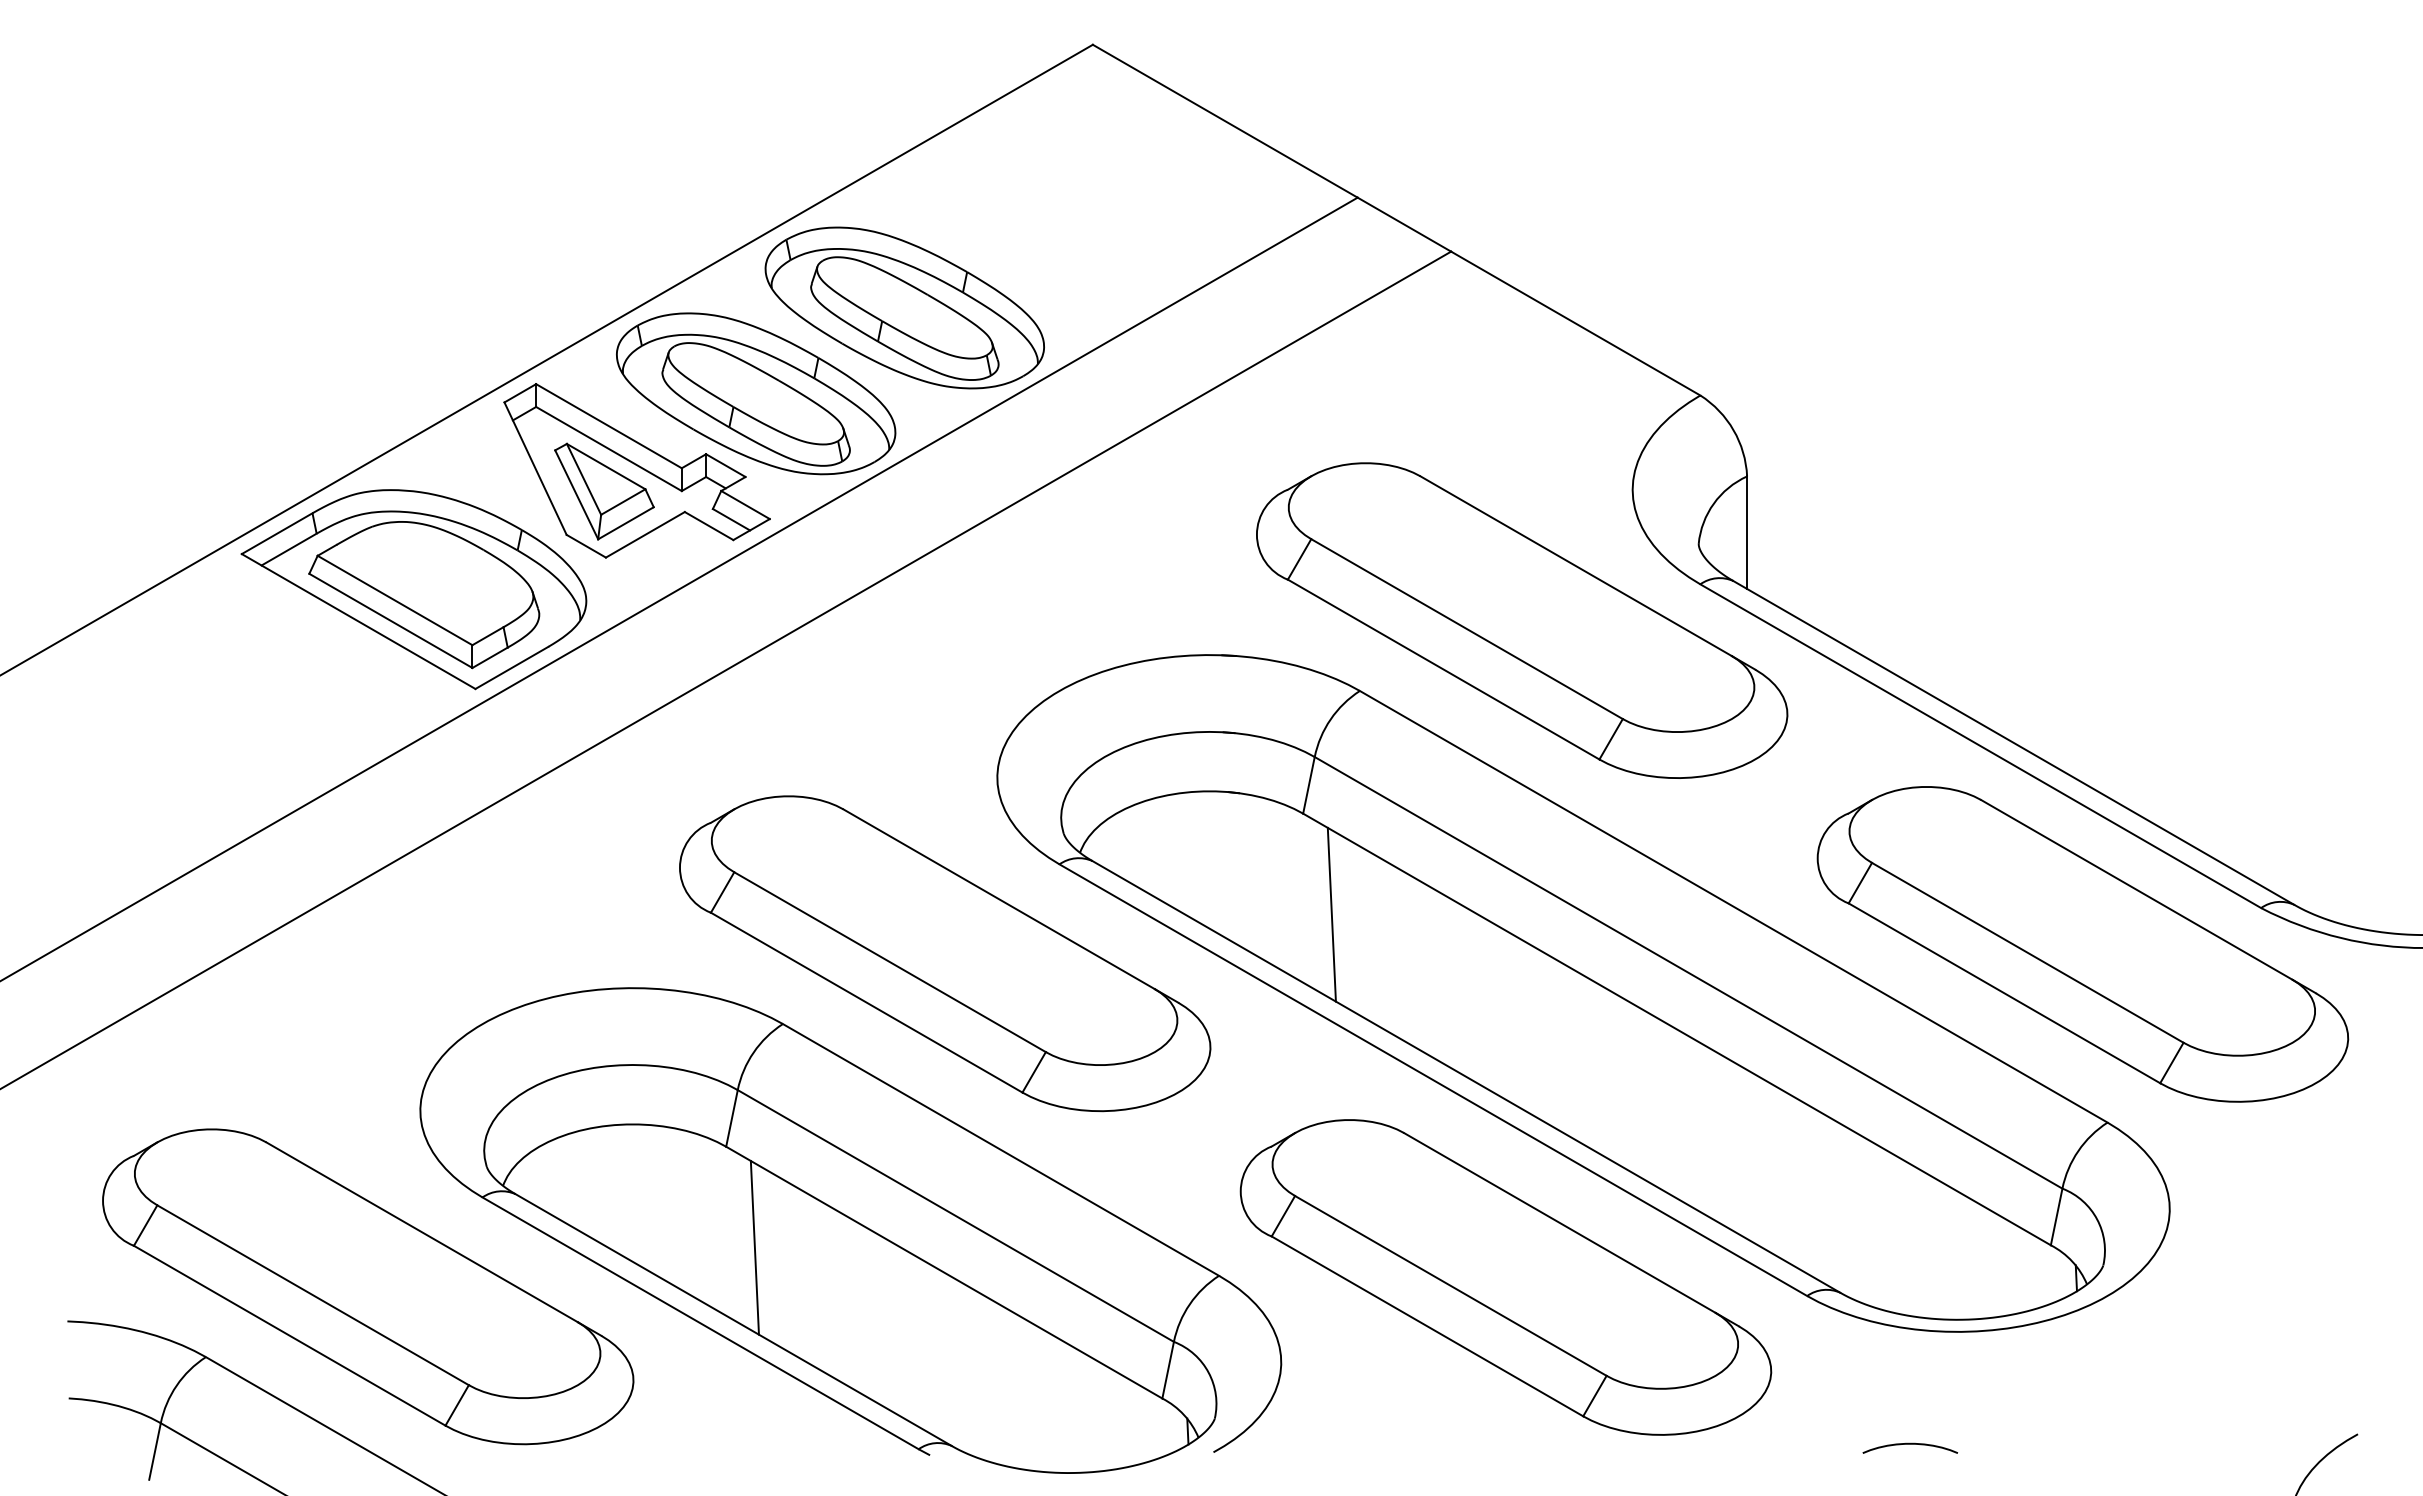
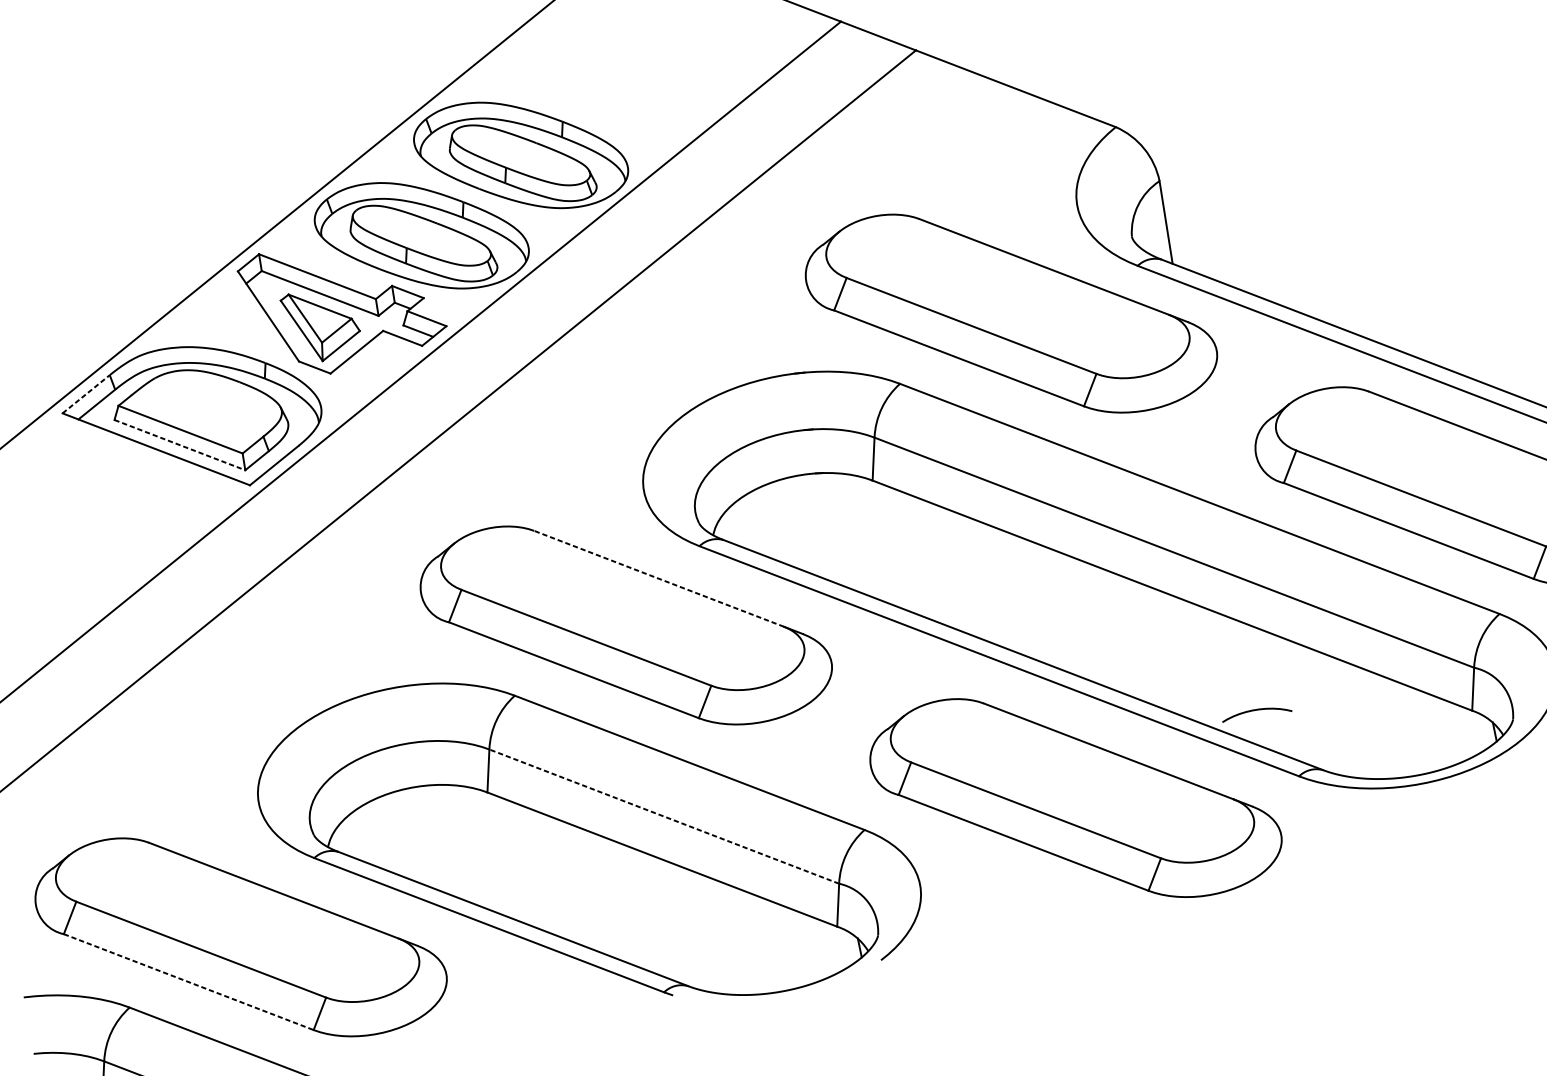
line: (277, 533) -> (86, 394), solid -> dashed
line: (391, 621) -> (180, 445), solid -> dashed
line: (999, 899) -> (659, 579), solid -> dashed
line: (1331, 914) -> (905, 551), removed
line: (955, 1216) -> (664, 817), solid -> dashed
line: (754, 1247) -> (519, 863), removed
line: (289, 1335) -> (188, 981), solid -> dashed
curve: (1909, 1444) -> (1255, 710), moved

